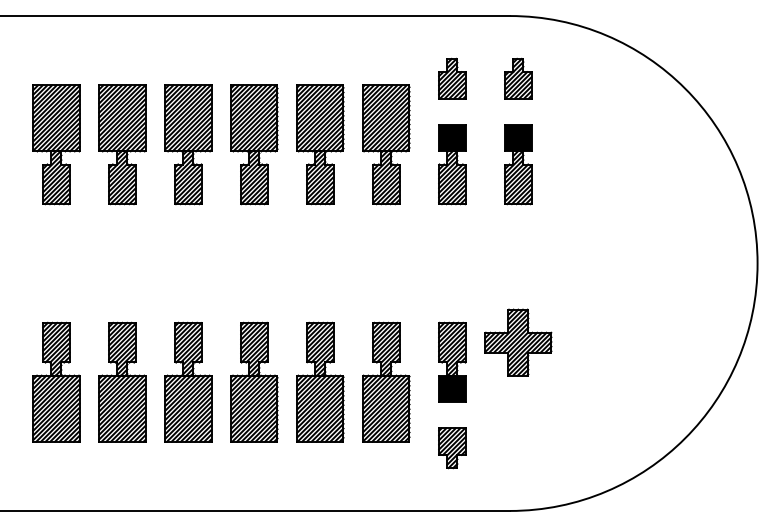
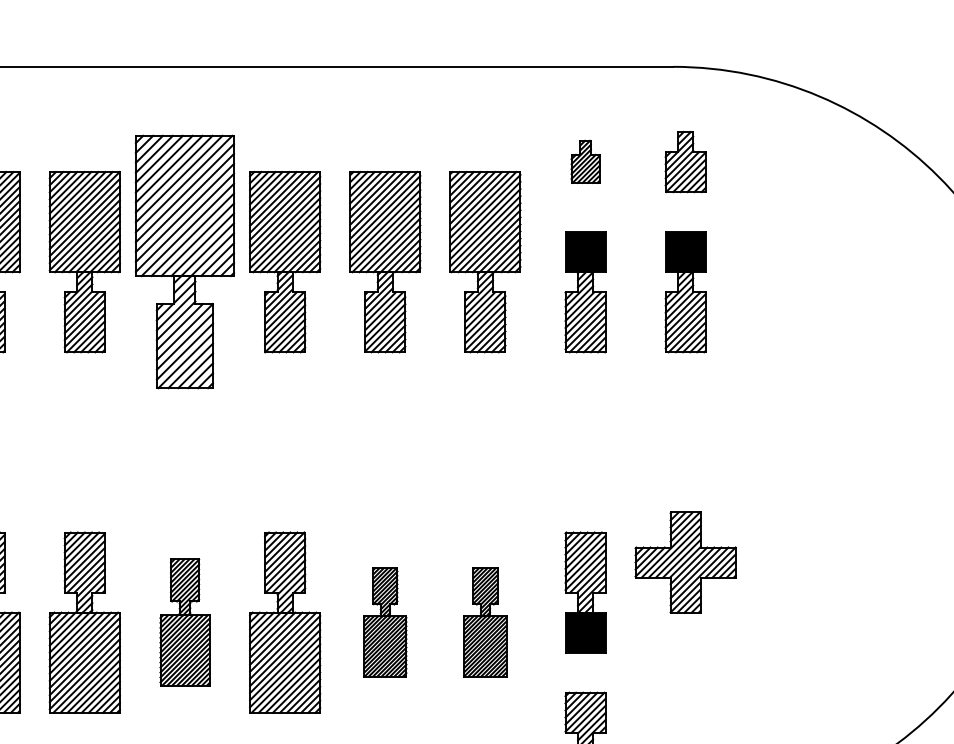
part: (452, 78) -> (585, 161), size x0.7
part: (188, 144) -> (185, 261), size x1.4
part: (188, 381) -> (185, 621), size x0.7
part: (320, 381) -> (385, 621), size x0.6
part: (386, 381) -> (485, 621), size x0.6

